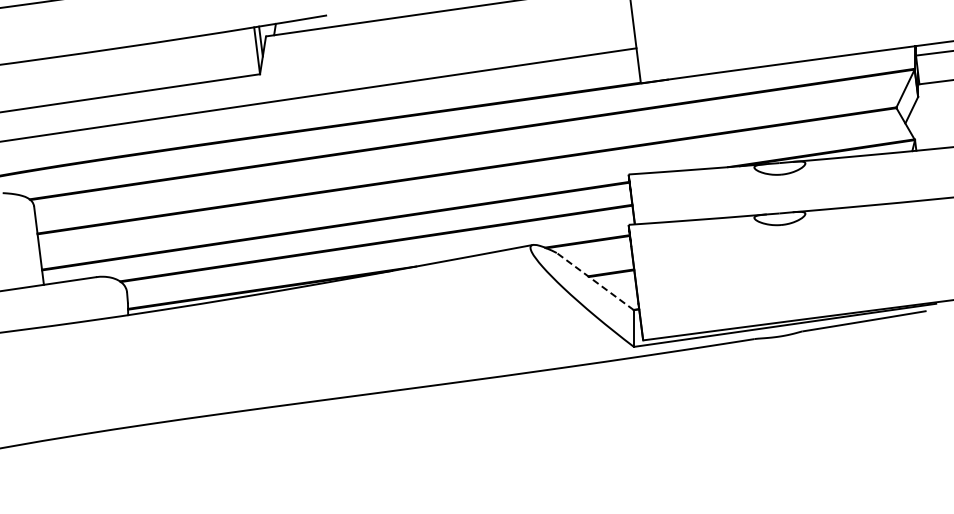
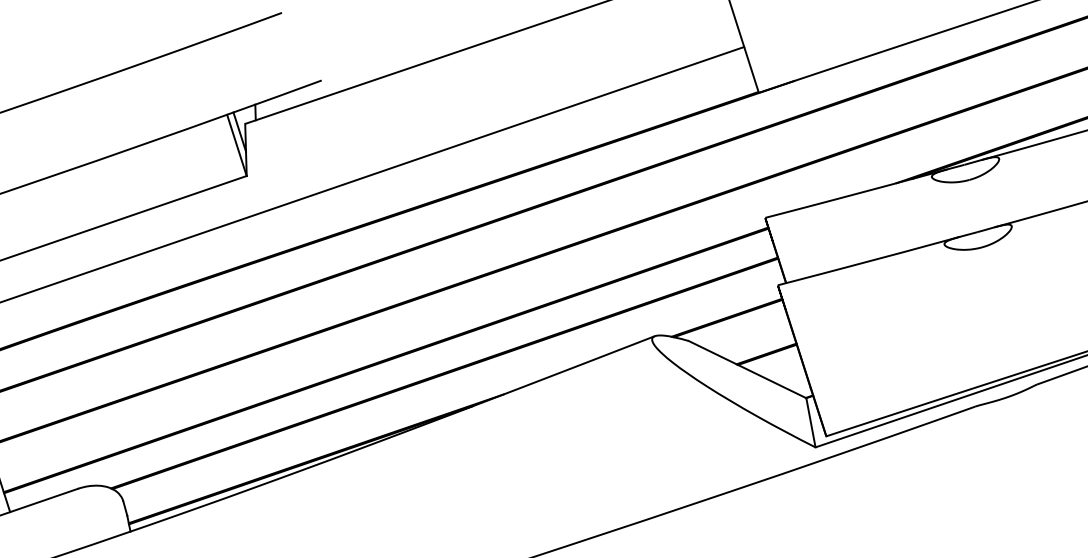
line: (594, 281) -> (746, 369), dashed -> solid

